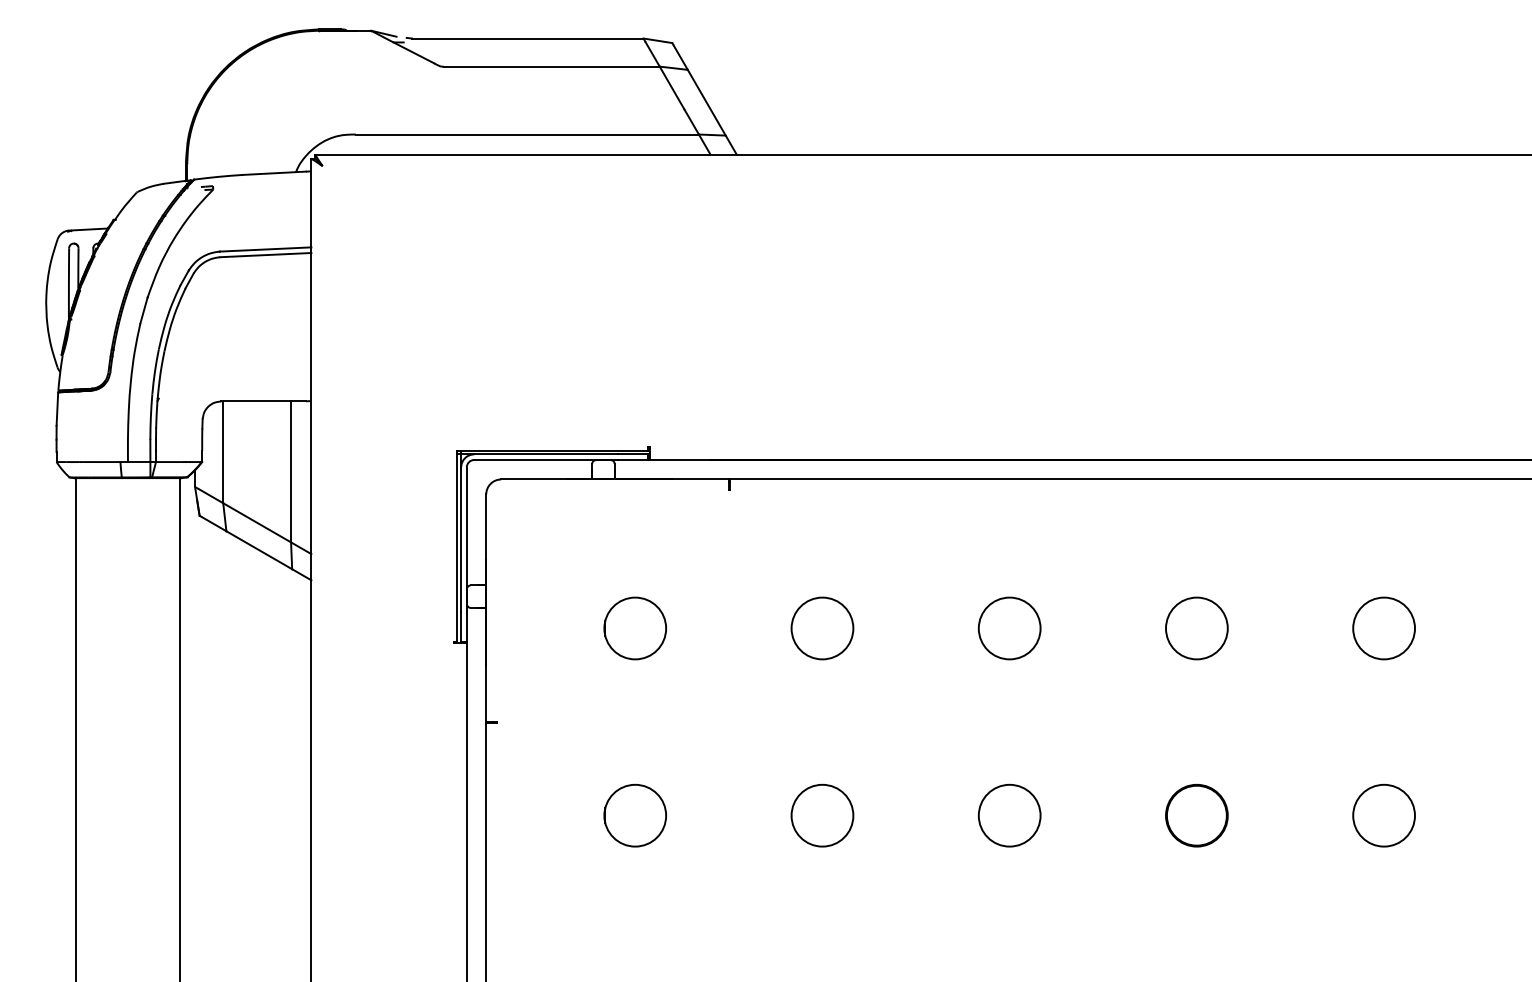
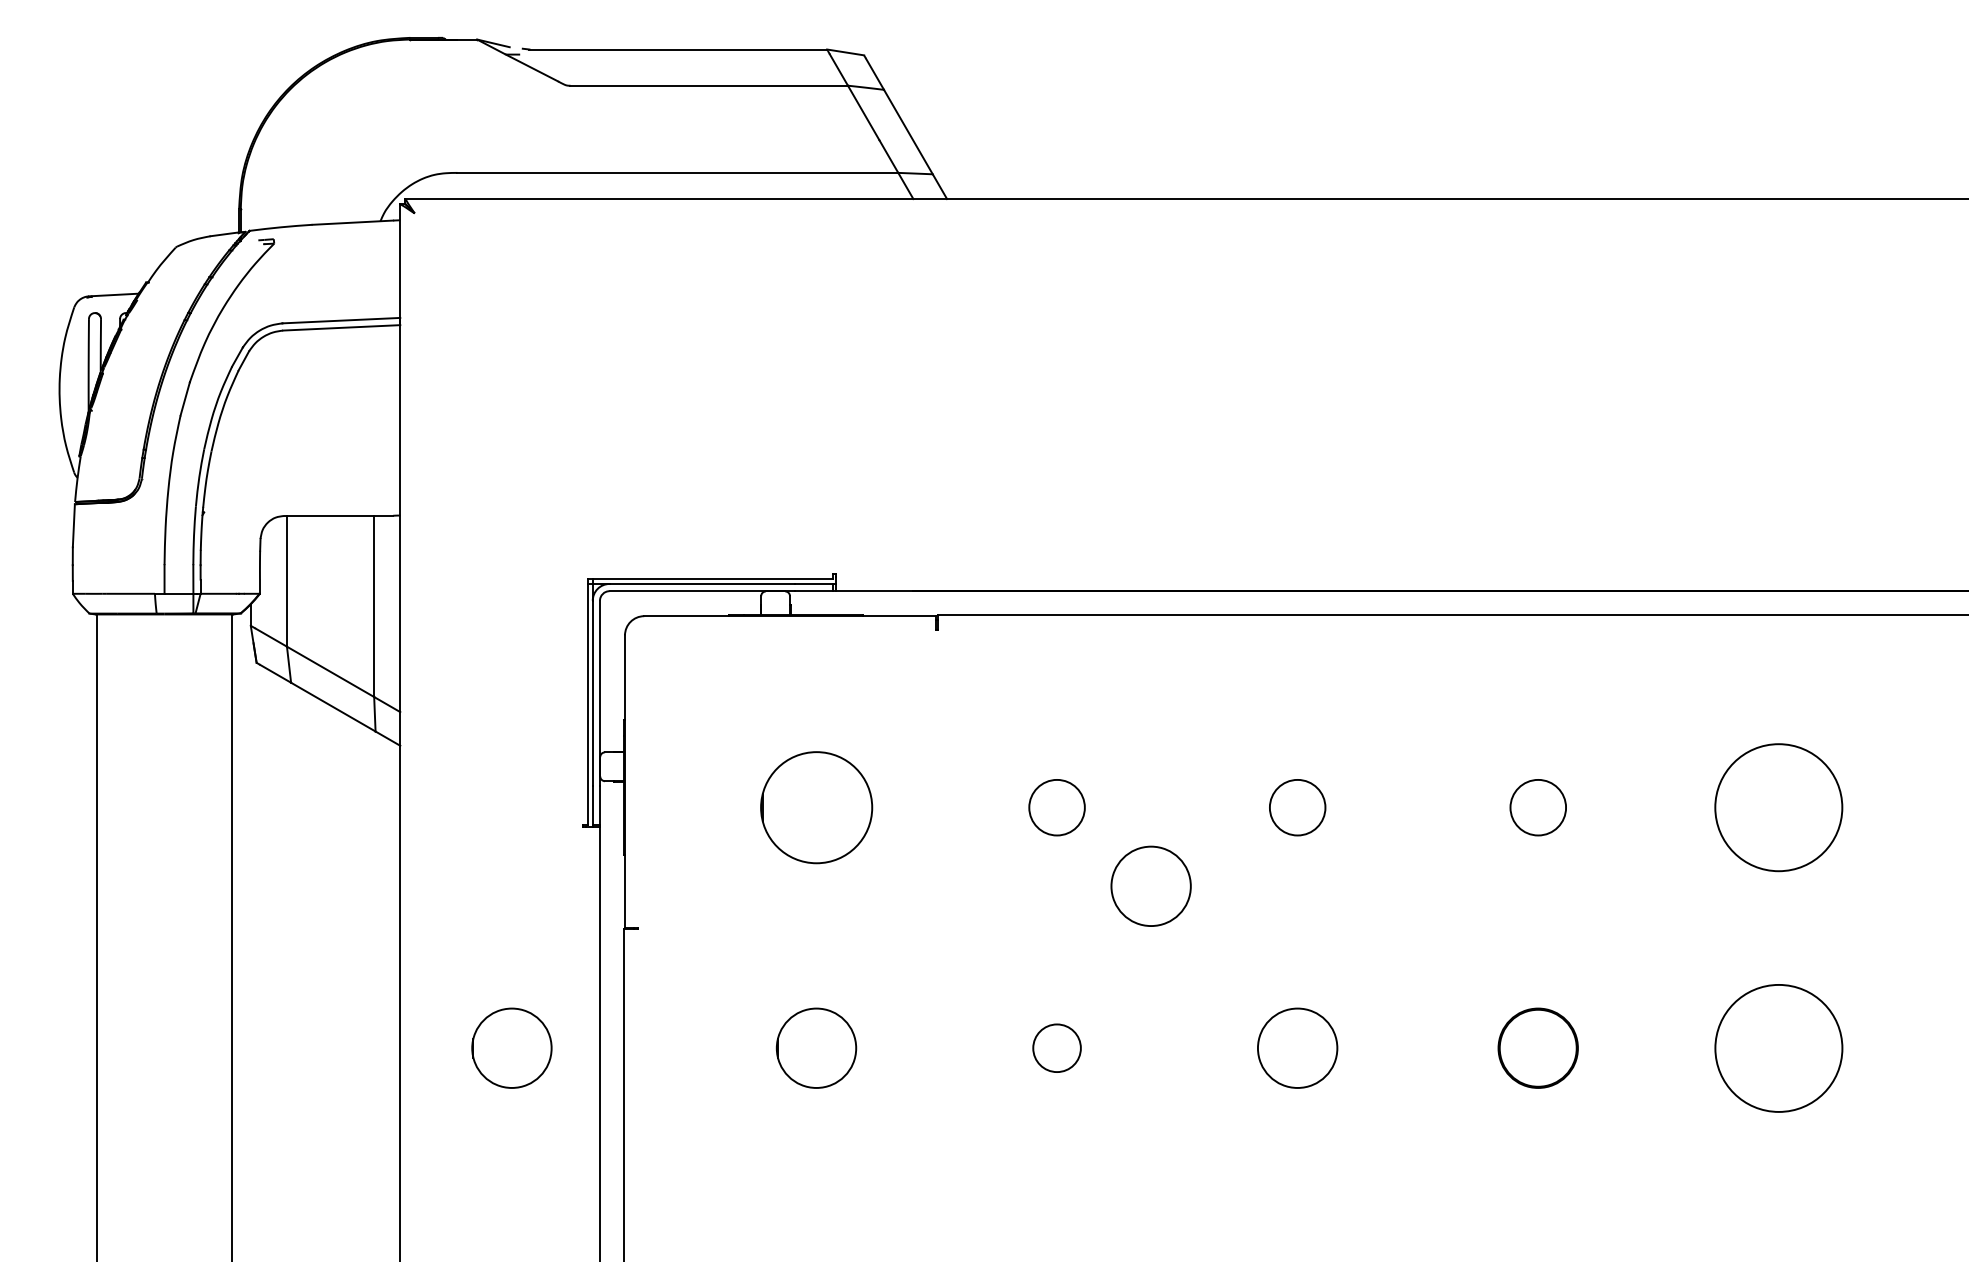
part: (634, 628) -> (815, 807), size x1.4
circle: (822, 628) -> (1057, 807), size x0.7
circle: (1009, 628) -> (1297, 807), size x0.7
circle: (1196, 628) -> (1537, 807), size x0.7
circle: (1383, 628) -> (1778, 807), size x1.6
circle: (895, 689) -> (1150, 886), added
part: (397, 815) -> (510, 1048), added
circle: (822, 815) -> (1057, 1048), size x0.6
circle: (1383, 815) -> (1778, 1048), size x1.6

